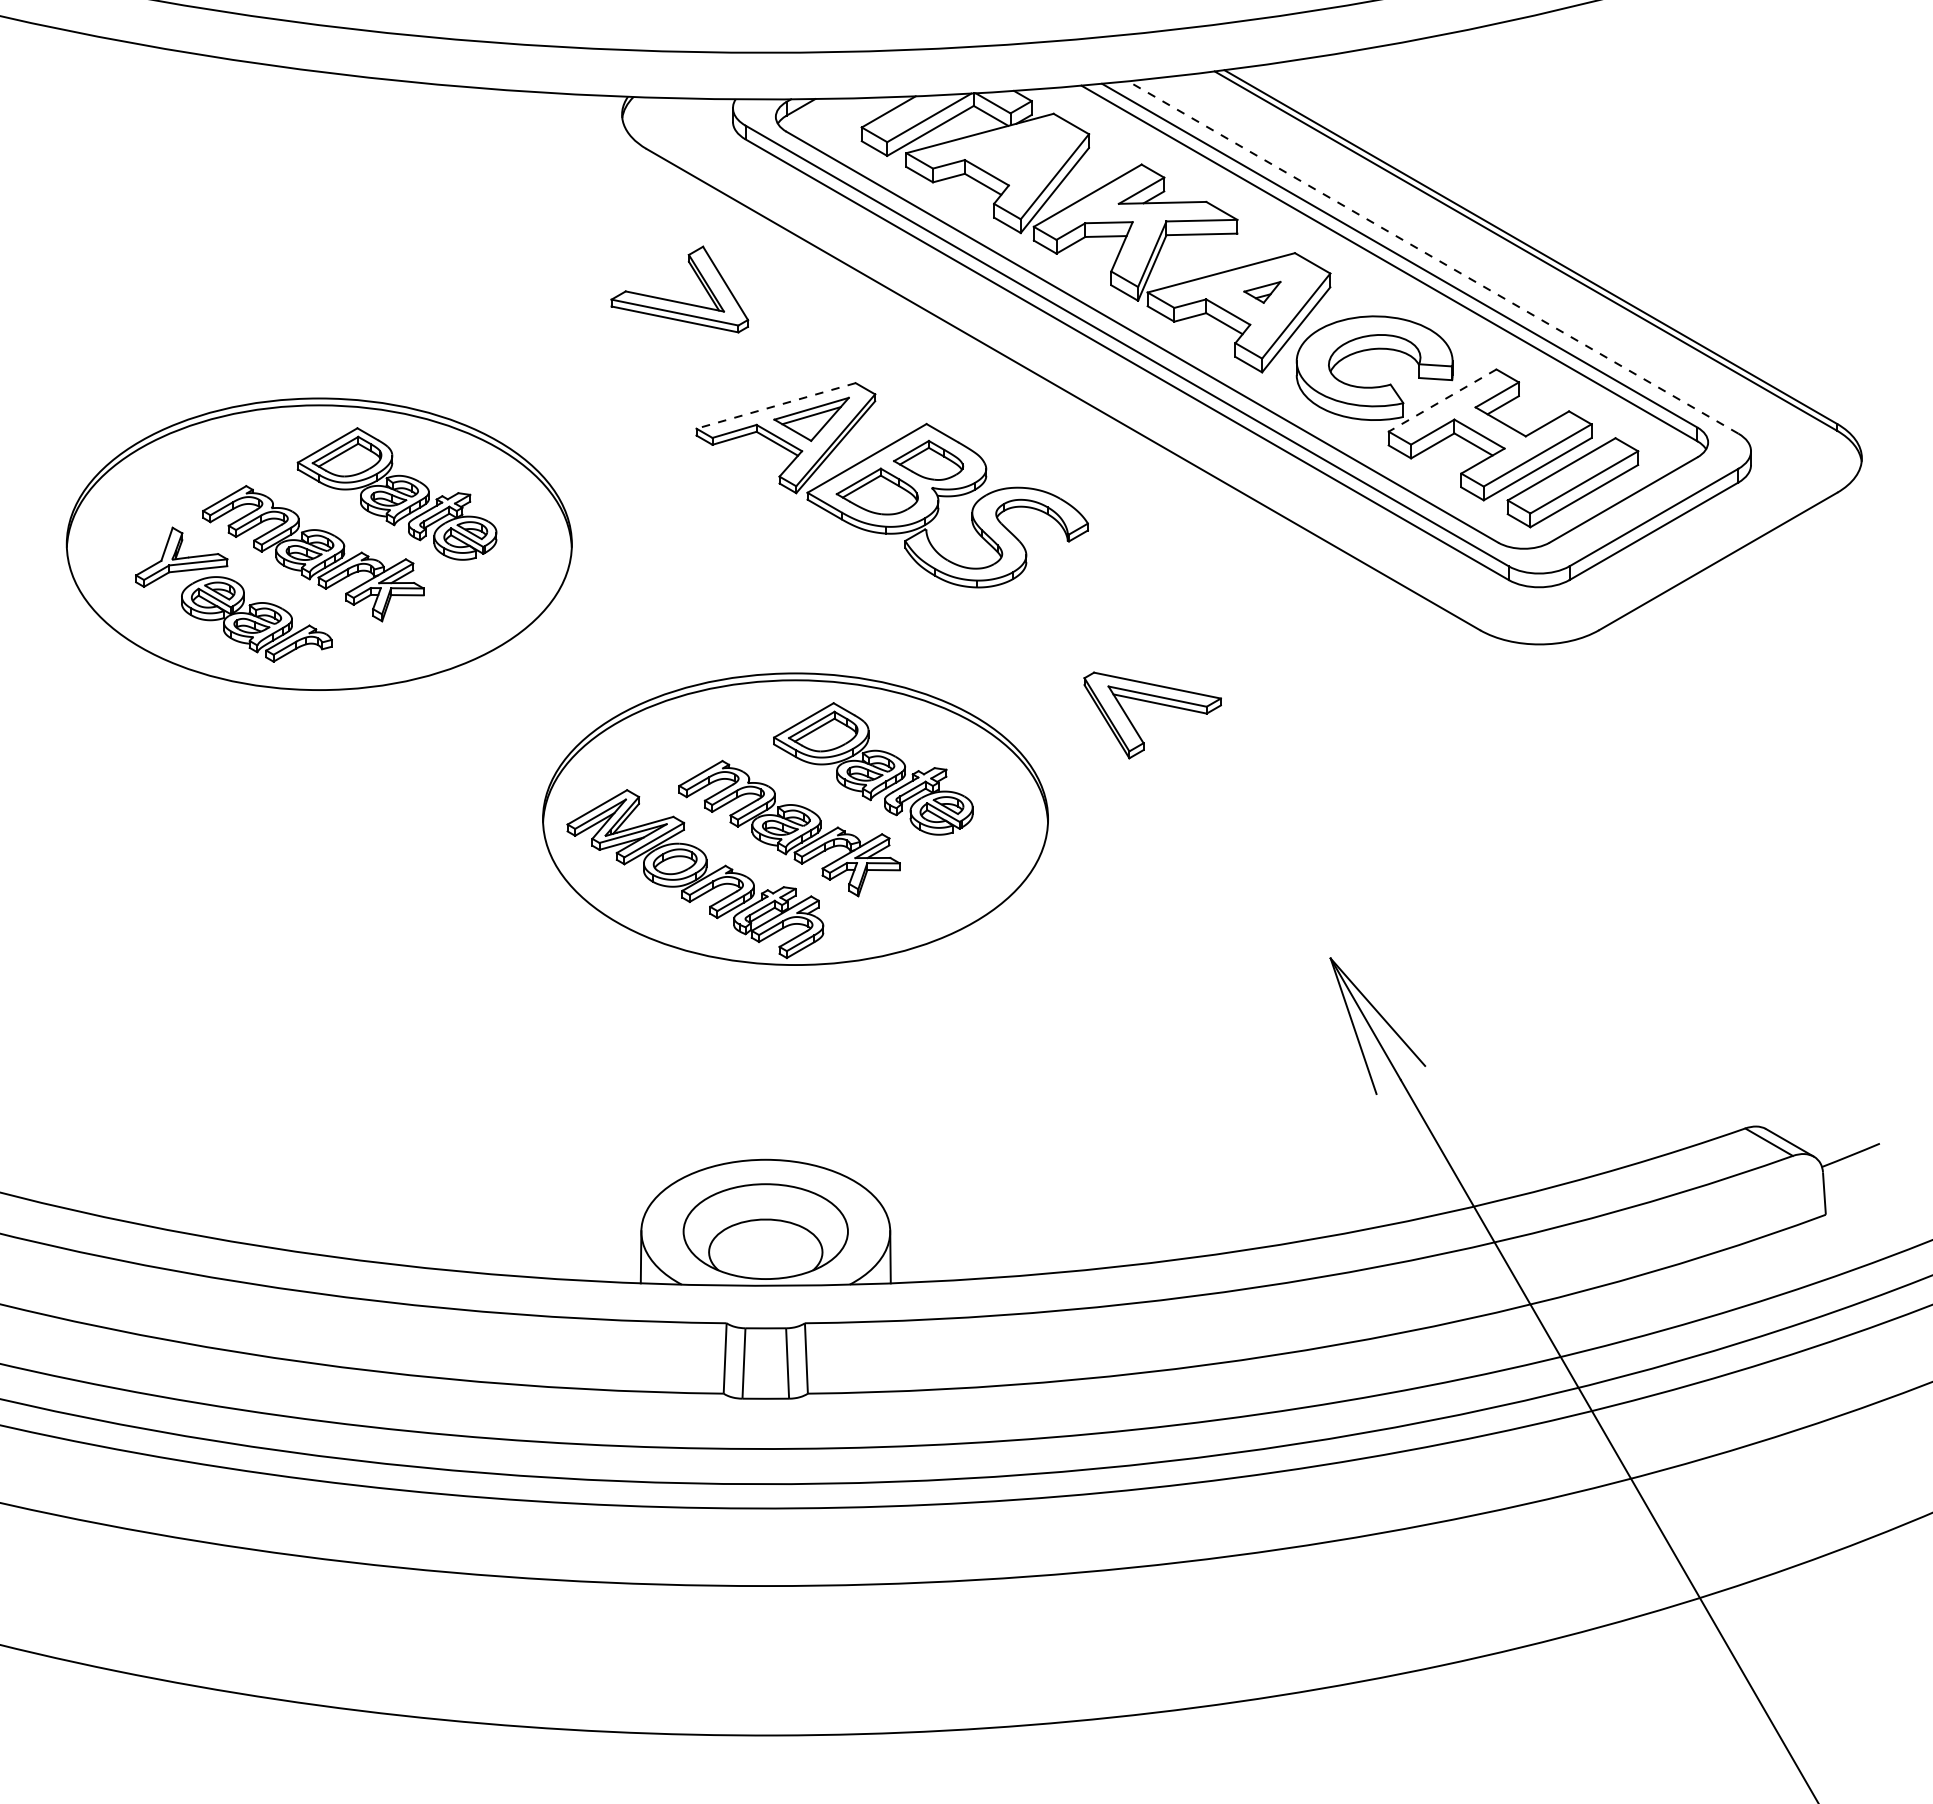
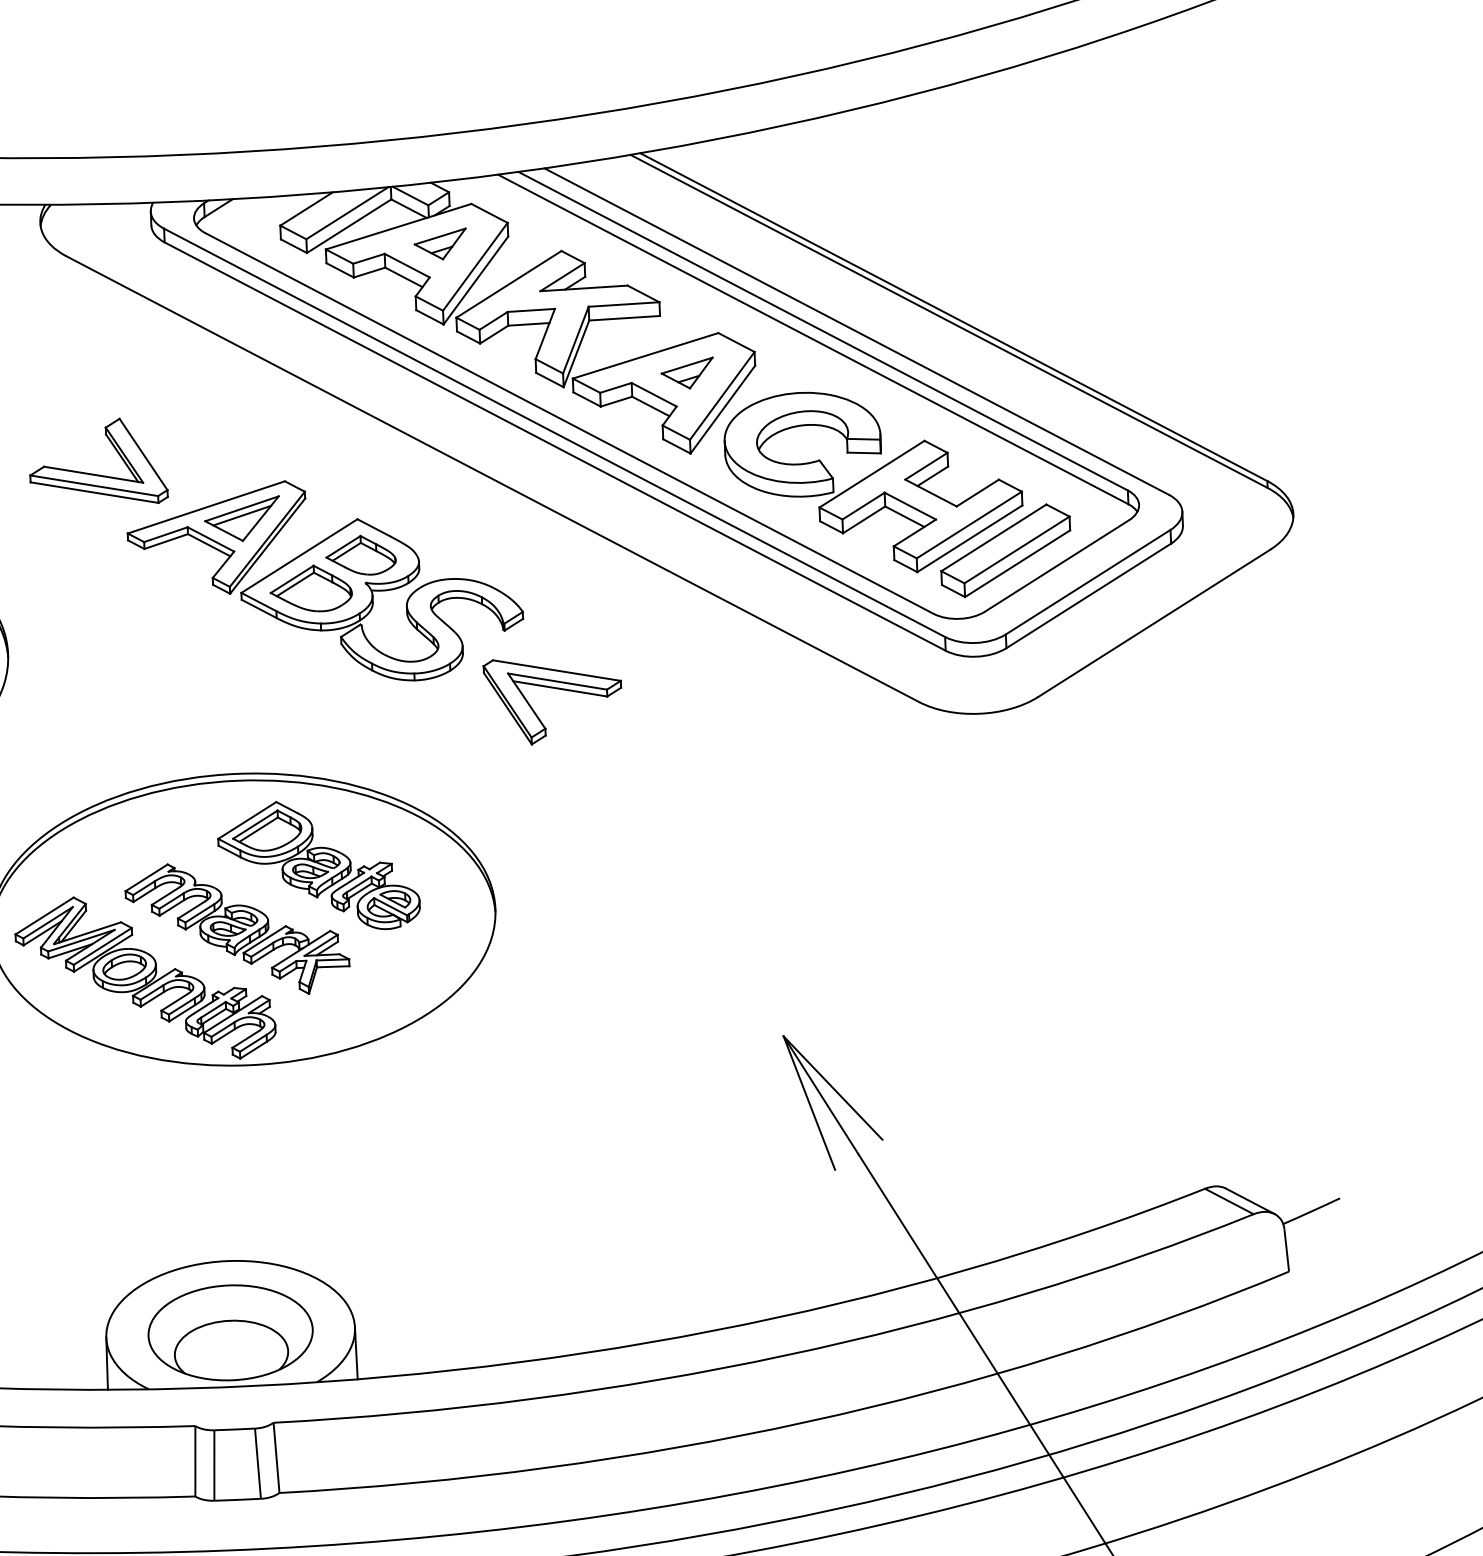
part: (1020, 152) -> (439, 244), added
line: (1432, 257) -> (855, 331), dashed -> solid
part: (1262, 292) -> (687, 373), size x1.43
part: (676, 300) -> (95, 473), moved
line: (1442, 400) -> (871, 474), dashed -> solid
line: (776, 405) -> (206, 507), dashed -> solid
part: (1156, 704) -> (556, 689), moved

